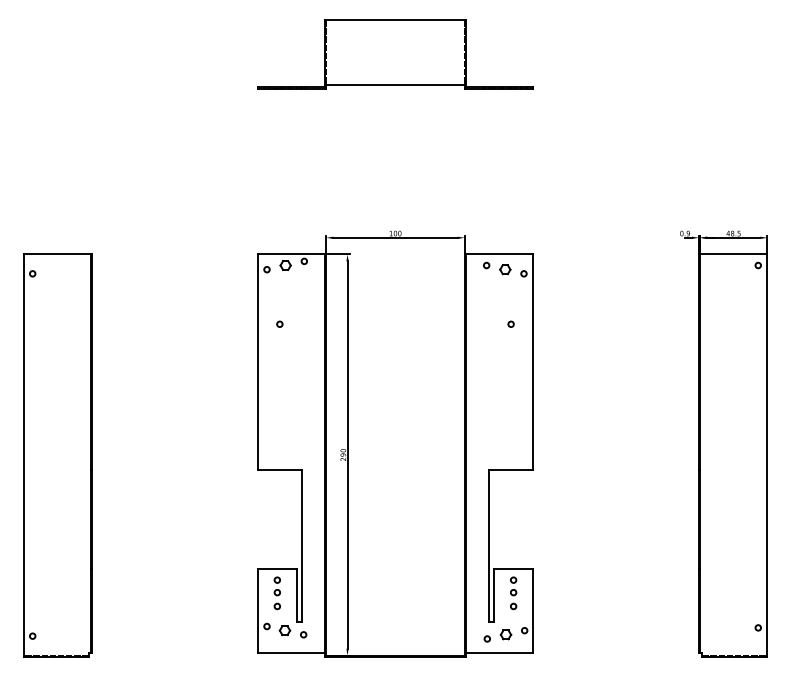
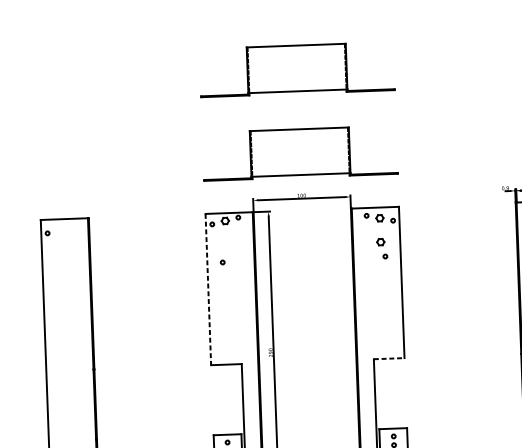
part: (395, 173) -> (300, 153), added
part: (505, 303) -> (380, 242), added
line: (258, 362) -> (208, 289), solid -> dashed
line: (511, 469) -> (389, 358), solid -> dashed

